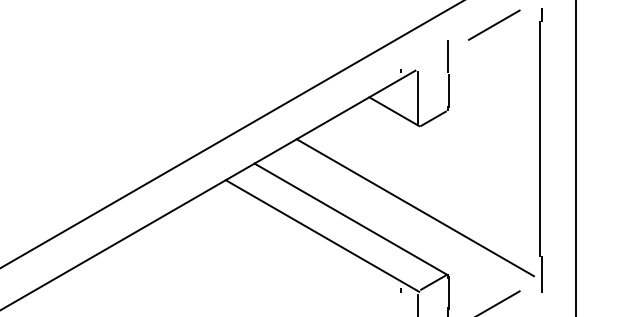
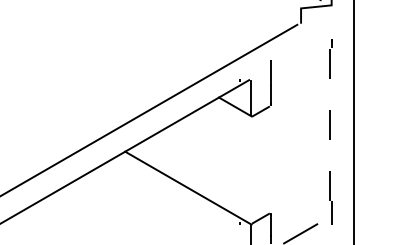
line: (494, 25) -> (300, 50), removed
line: (540, 138) -> (330, 124), solid -> dashed
line: (414, 207) -> (248, 169), removed
line: (351, 218) -> (207, 176), removed

